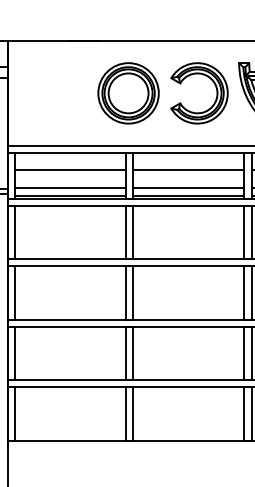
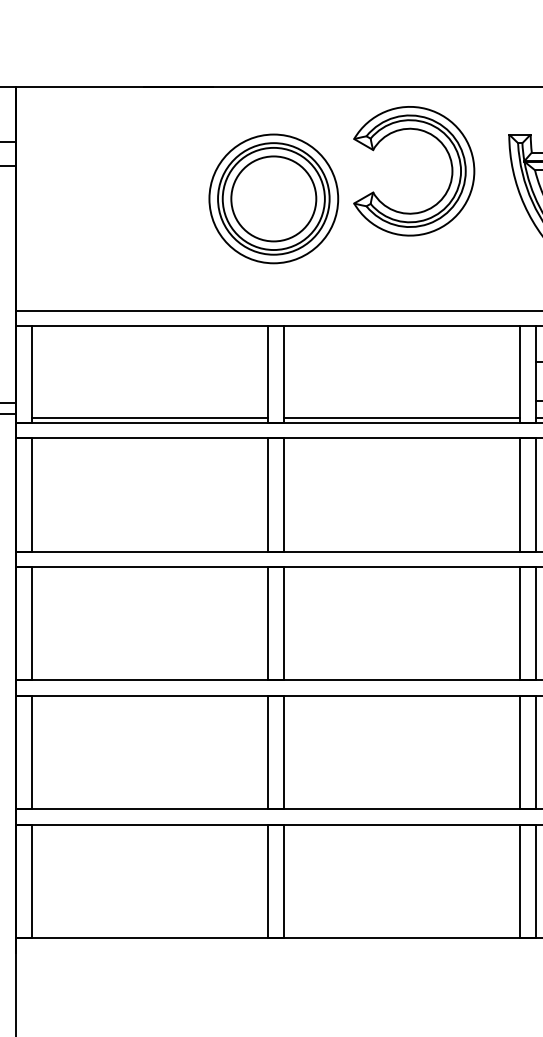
part: (215, 98) -> (448, 182), moved
line: (70, 170) -> (150, 363), removed
line: (188, 170) -> (401, 363), removed
line: (70, 188) -> (150, 401), removed
line: (188, 188) -> (401, 401), removed

